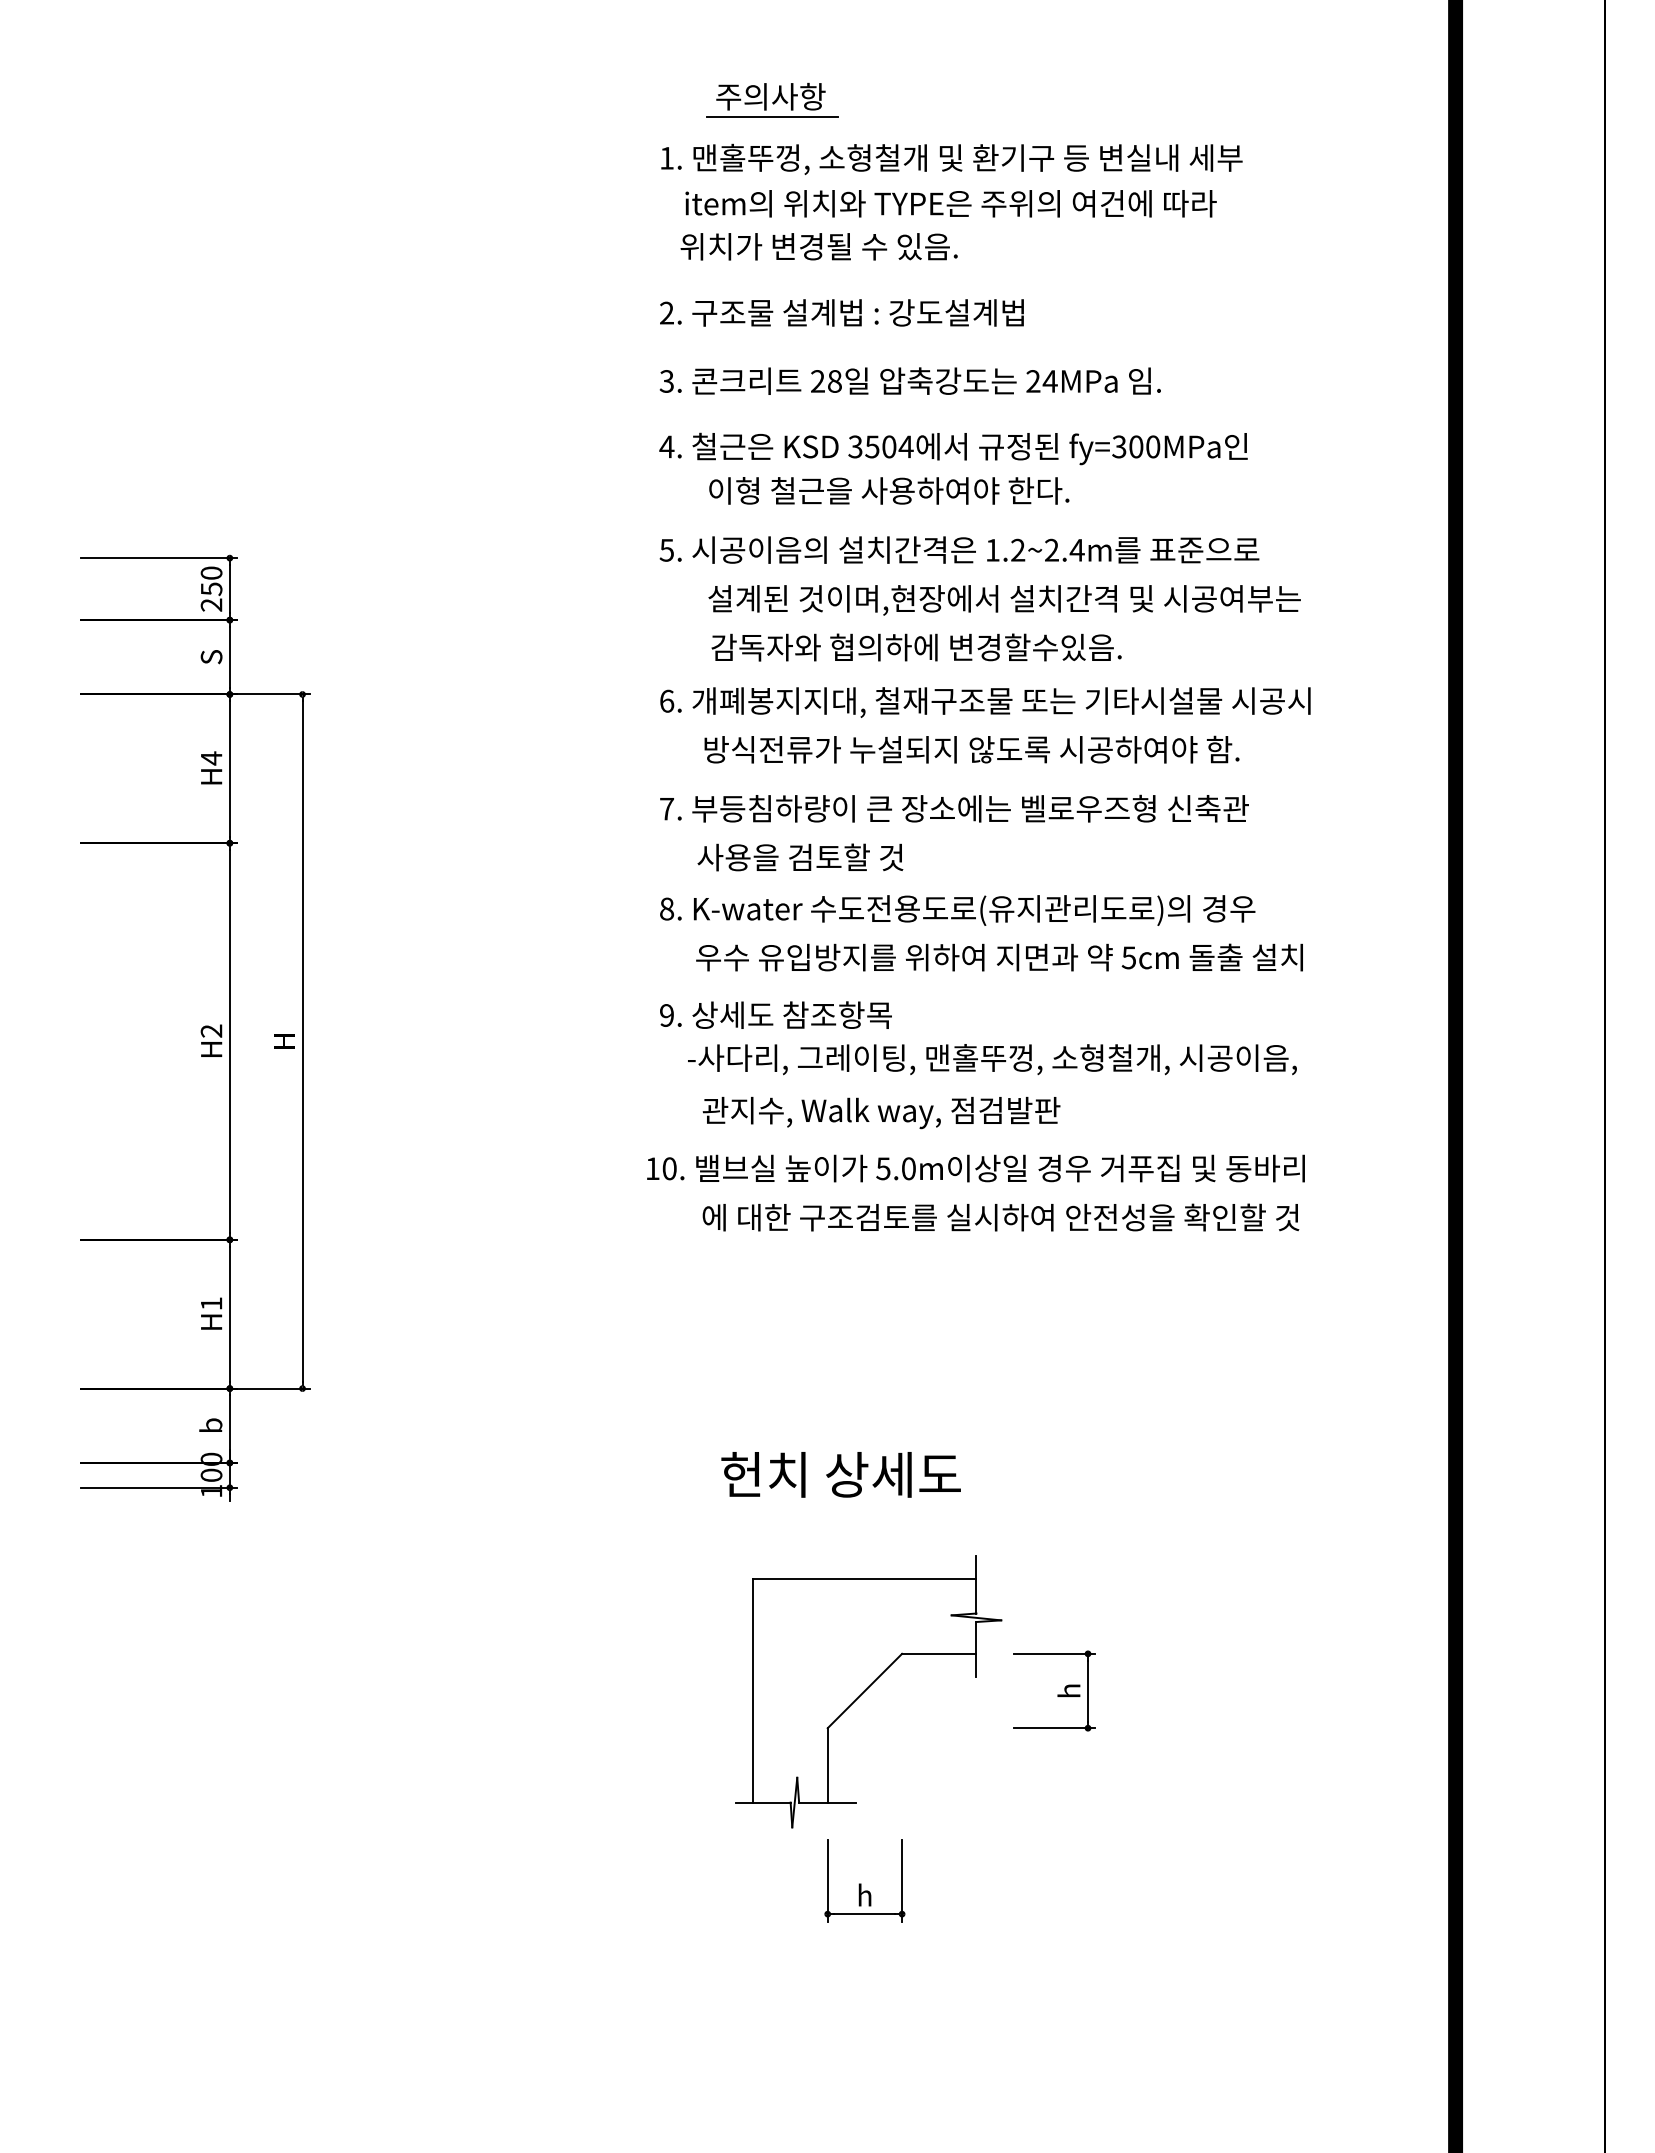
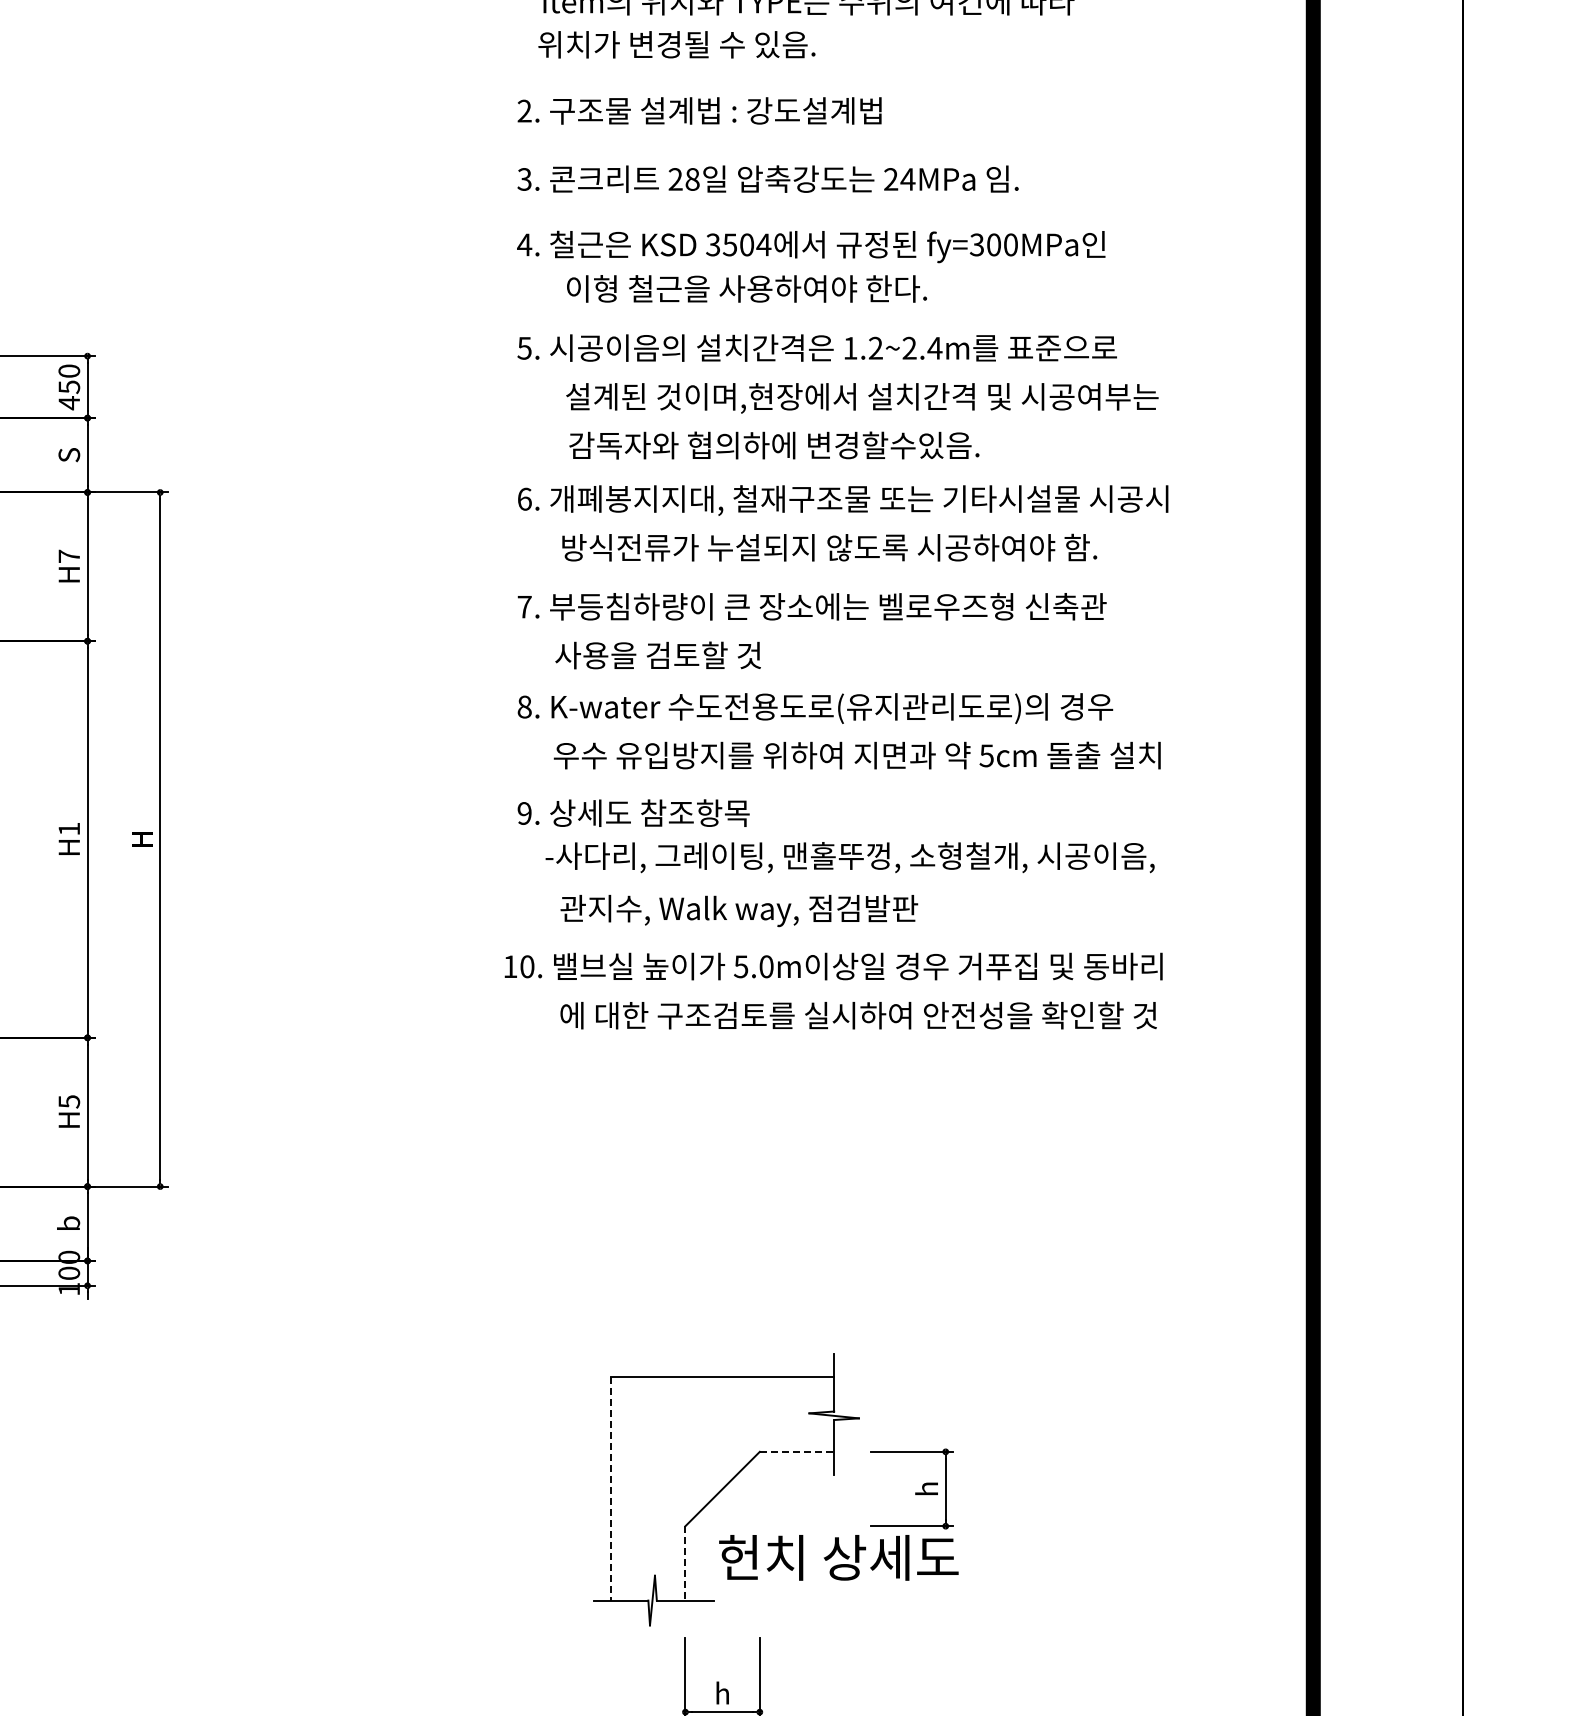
text: (211, 605) -> (69, 403), 250 -> 450
text: (211, 758) -> (69, 556), H4 -> H7
text: (211, 1030) -> (69, 828), H2 -> H1
text: (211, 1303) -> (69, 1101), H1 -> H5
text: (840, 1474) -> (838, 1557), moved
line: (939, 1653) -> (797, 1451), solid -> dashed
line: (753, 1691) -> (611, 1489), solid -> dashed
line: (827, 1765) -> (685, 1563), solid -> dashed

